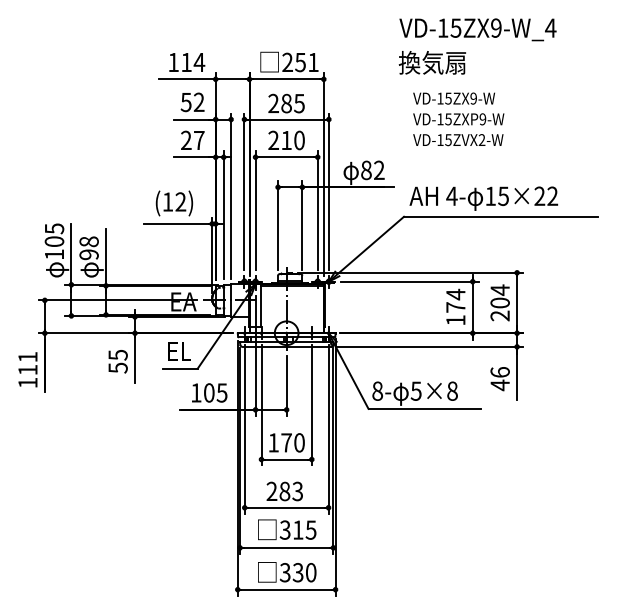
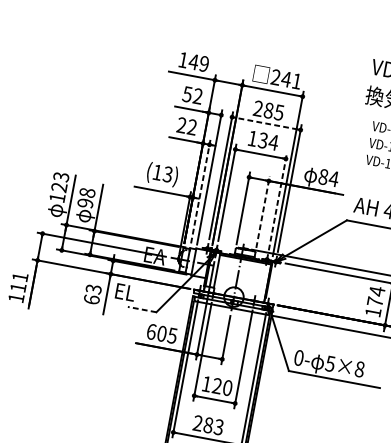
text: (192, 62) -> (198, 62), 114 -> 149
text: (300, 62) -> (286, 79), 251 -> 241
line: (286, 119) -> (266, 123), solid -> dashed
text: (199, 139) -> (192, 126), 27 -> 22
text: (286, 140) -> (263, 140), 210 -> 134
text: (379, 169) -> (334, 178), 82 -> 84
text: (180, 201) -> (167, 174), (12) -> (13)
line: (317, 210) -> (277, 202), solid -> dashed
line: (223, 215) -> (200, 191), solid -> dashed
line: (302, 225) -> (263, 212), solid -> dashed
text: (54, 235) -> (60, 182), 105 -> 123
text: (179, 351) -> (125, 292), moved
text: (117, 361) -> (92, 294), 55 -> 63
line: (180, 368) -> (142, 309), solid -> dashed
text: (377, 391) -> (298, 358), 8- -> 0-
text: (196, 392) -> (151, 331), 105 -> 605
text: (286, 442) -> (217, 385), 170 -> 120

